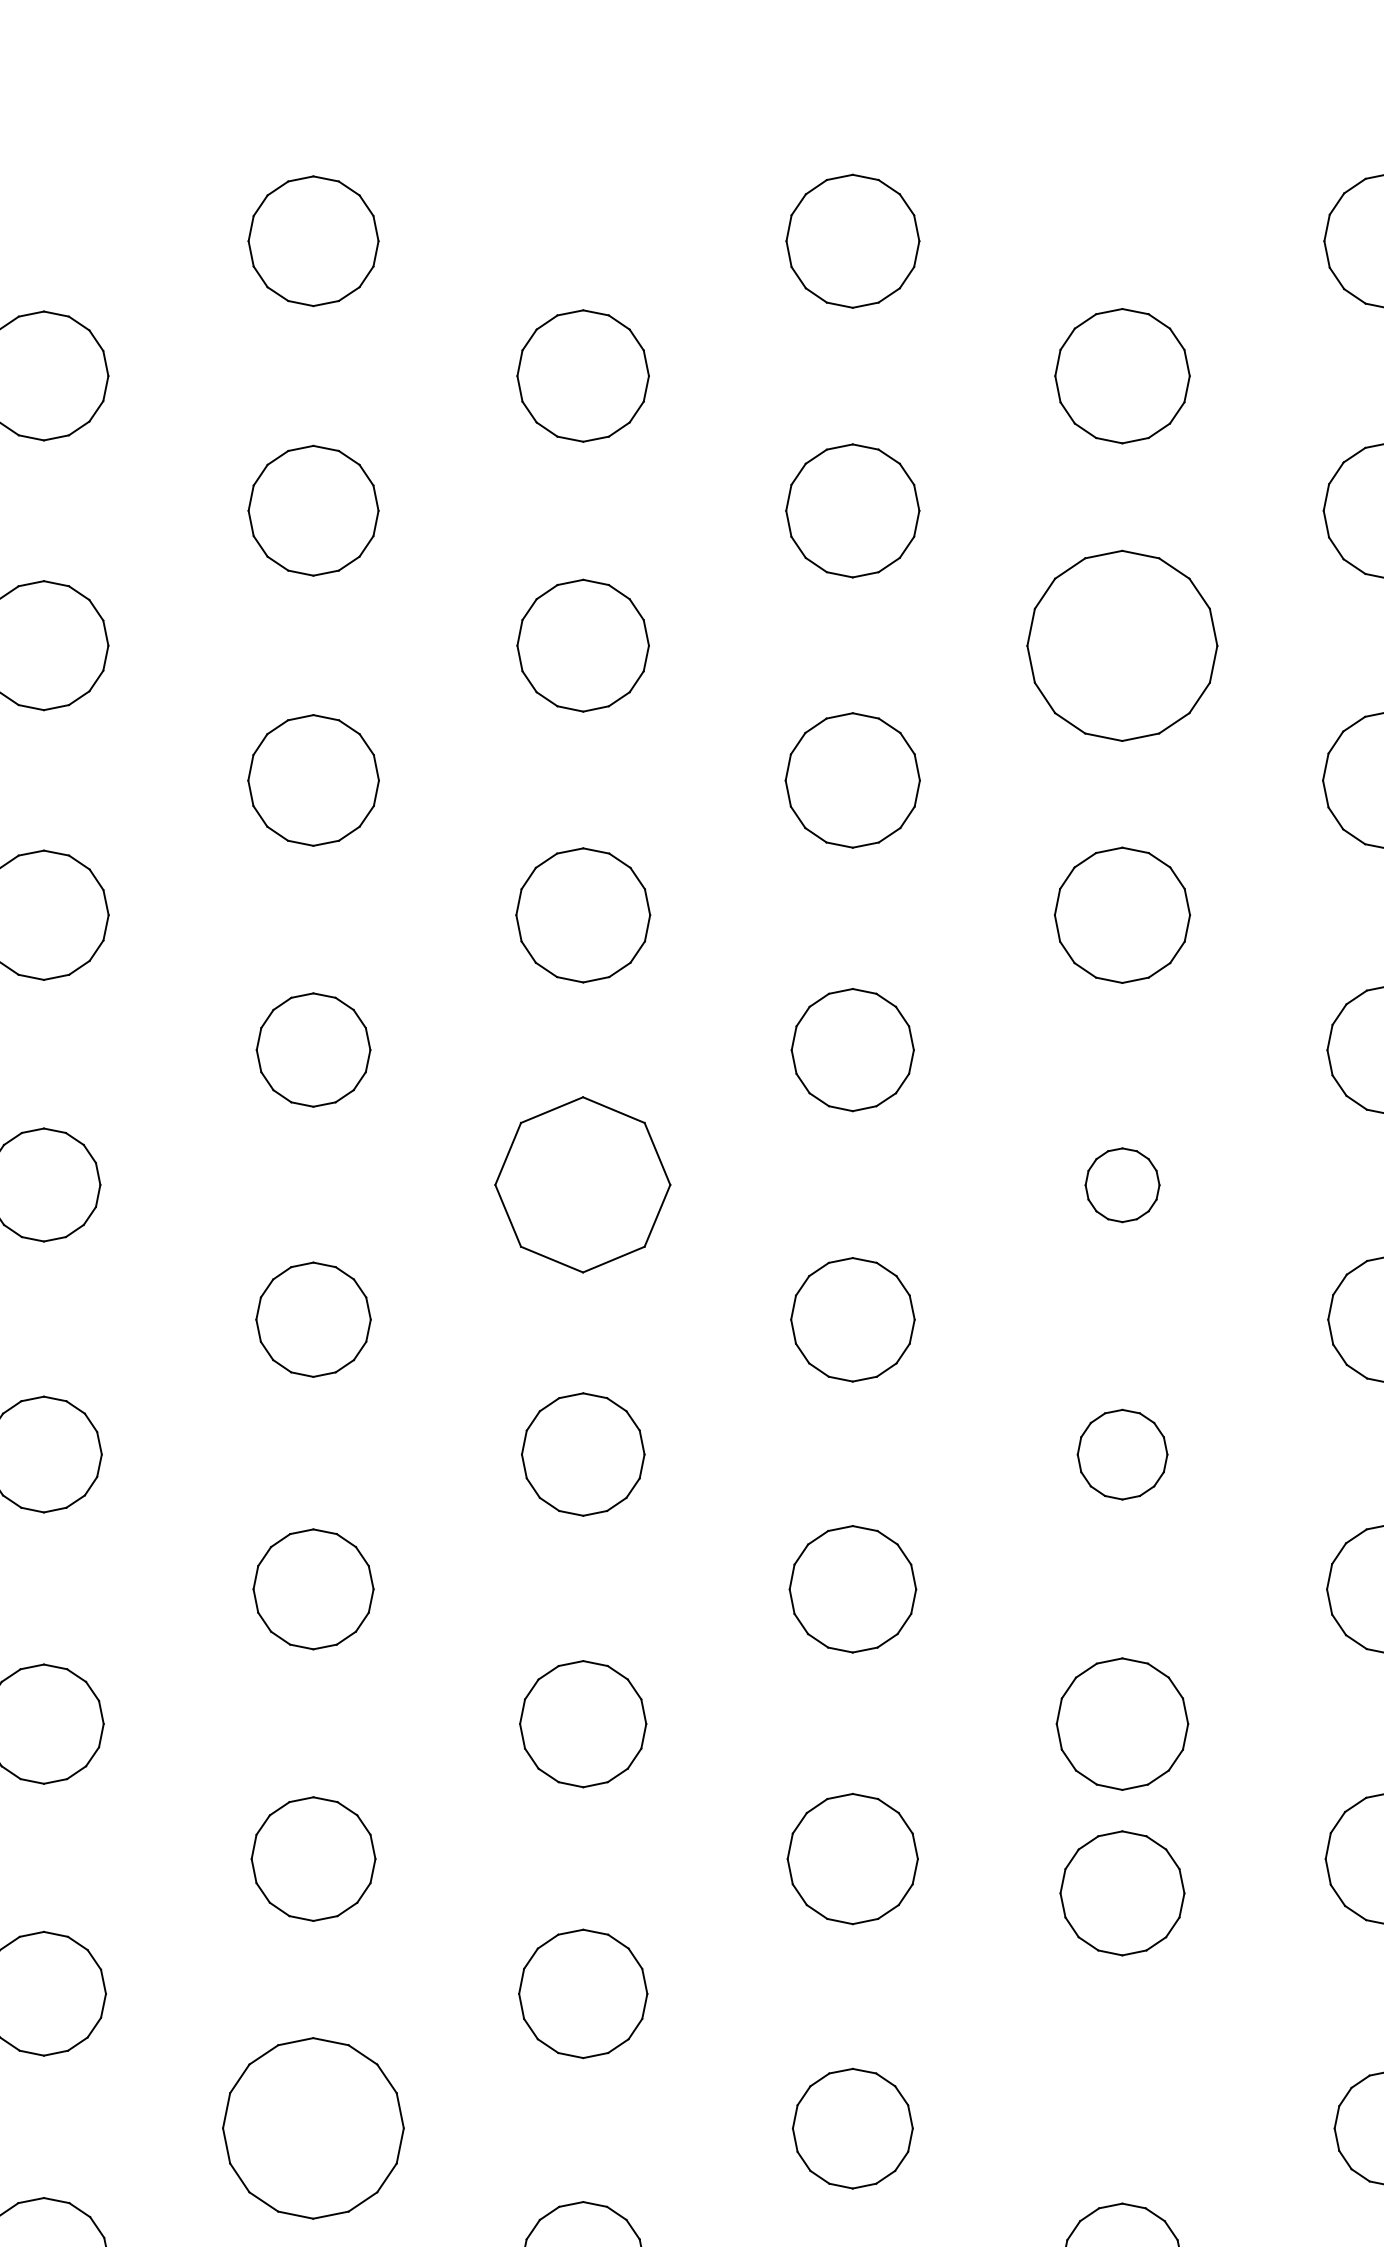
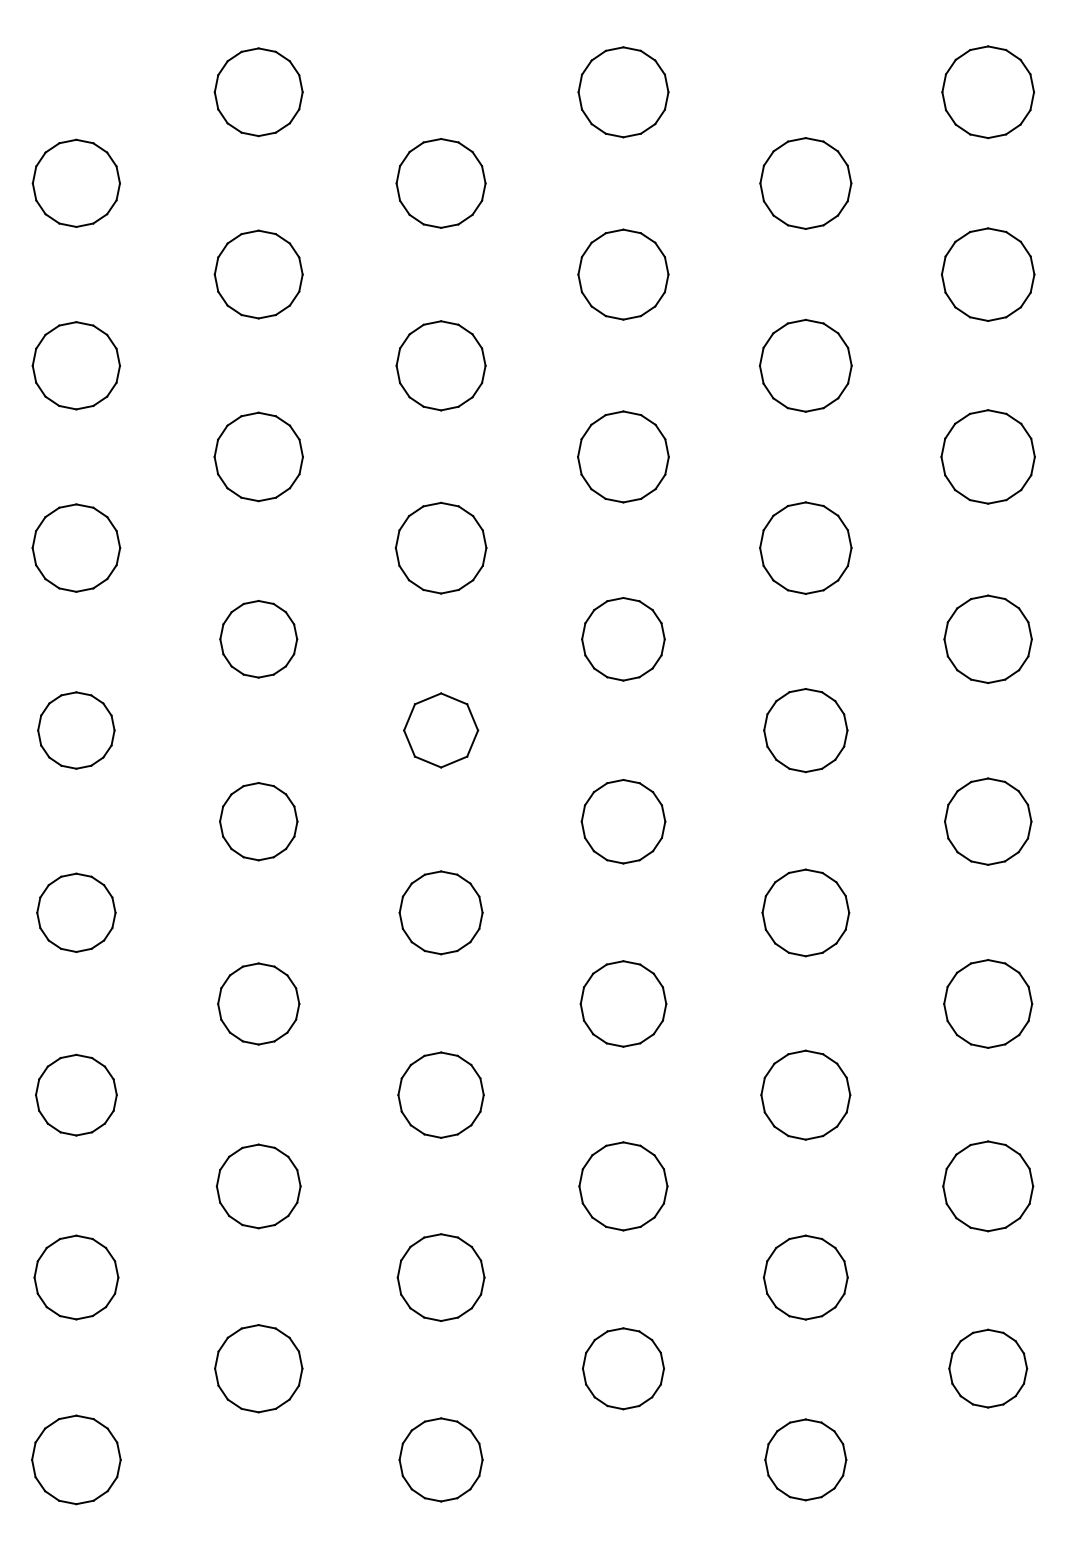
part: (1121, 645) -> (805, 365), size x0.71
part: (583, 1184) -> (441, 730), size x0.62
part: (1121, 1184) -> (805, 730), size x1.67
part: (1121, 1454) -> (805, 912), size x1.43
part: (1121, 1893) -> (805, 1277), moved
part: (313, 2128) -> (258, 1368), size x0.71

